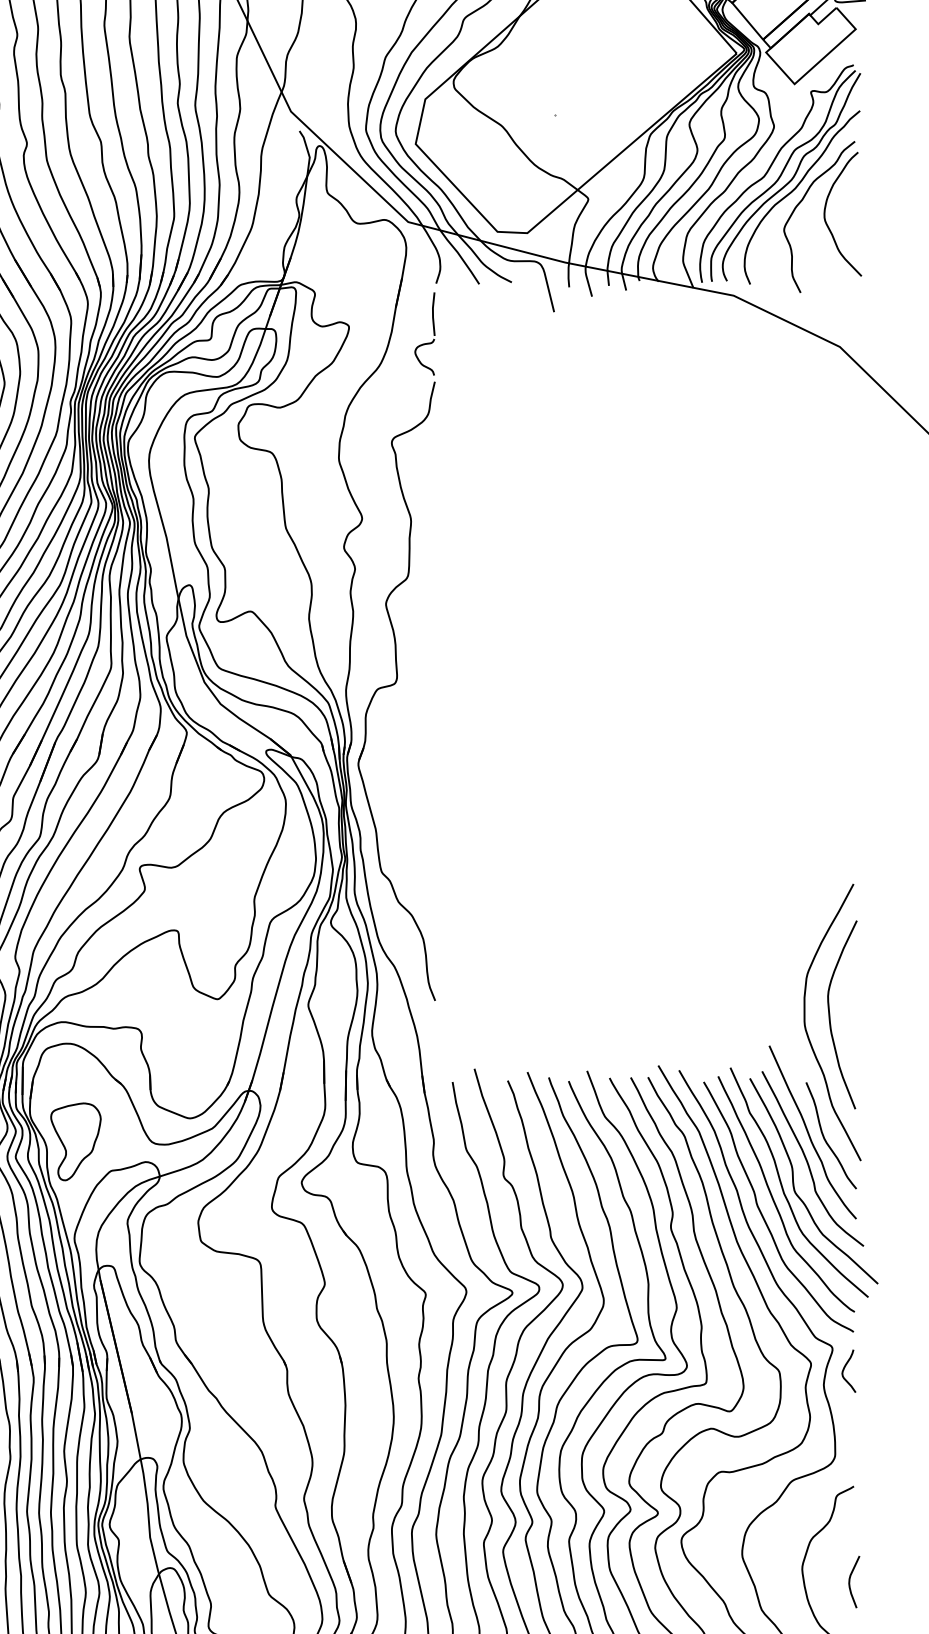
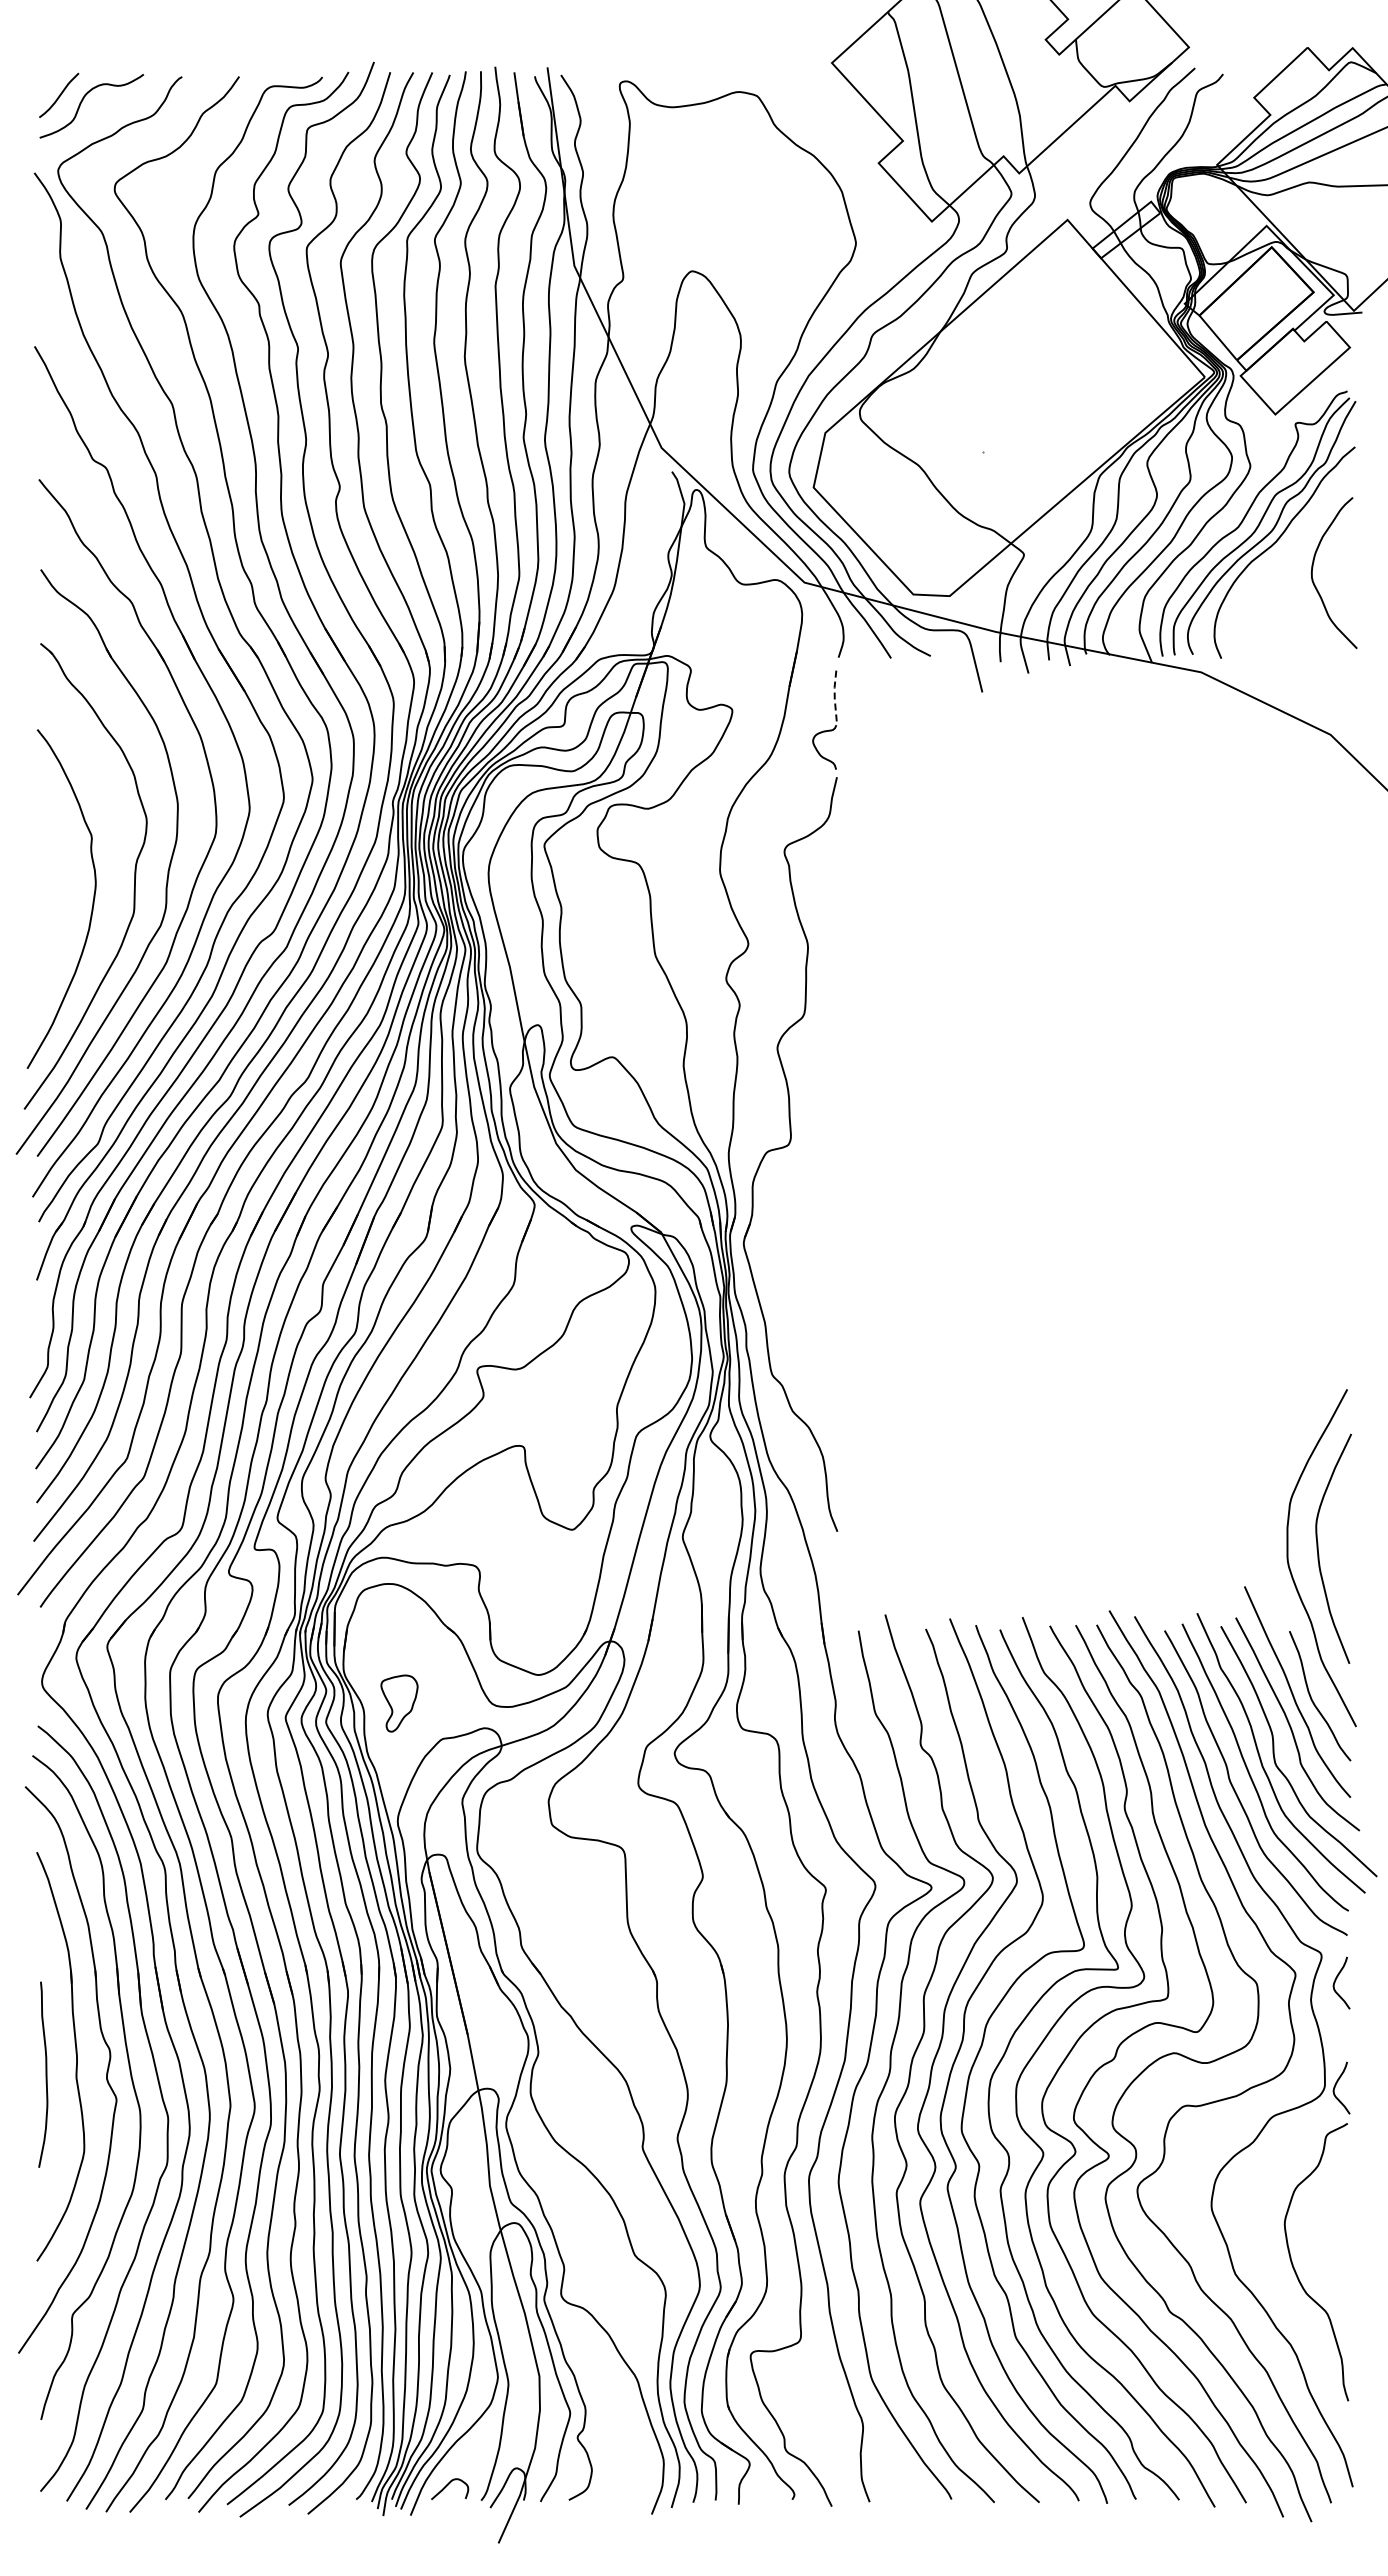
curve: (802, 200) -> (1285, 556), removed
line: (432, 313) -> (834, 694), solid -> dashed
part: (75, 1141) -> (399, 1703), size x0.6
curve: (844, 1455) -> (1336, 2085), added
curve: (850, 1580) -> (1343, 2238), removed

